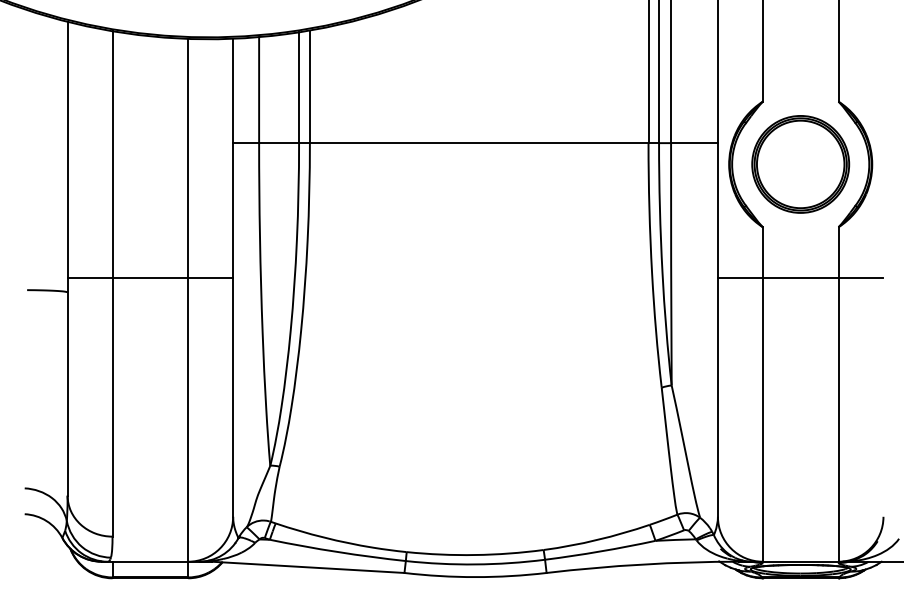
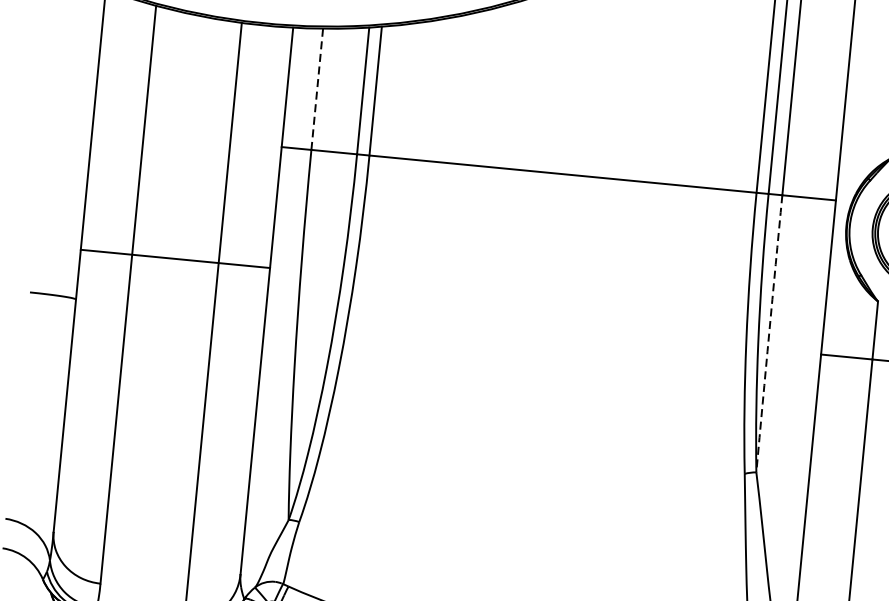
line: (259, 89) -> (317, 88), solid -> dashed
arc: (671, 264) -> (769, 334), solid -> dashed
line: (150, 277) -> (175, 258), moved

